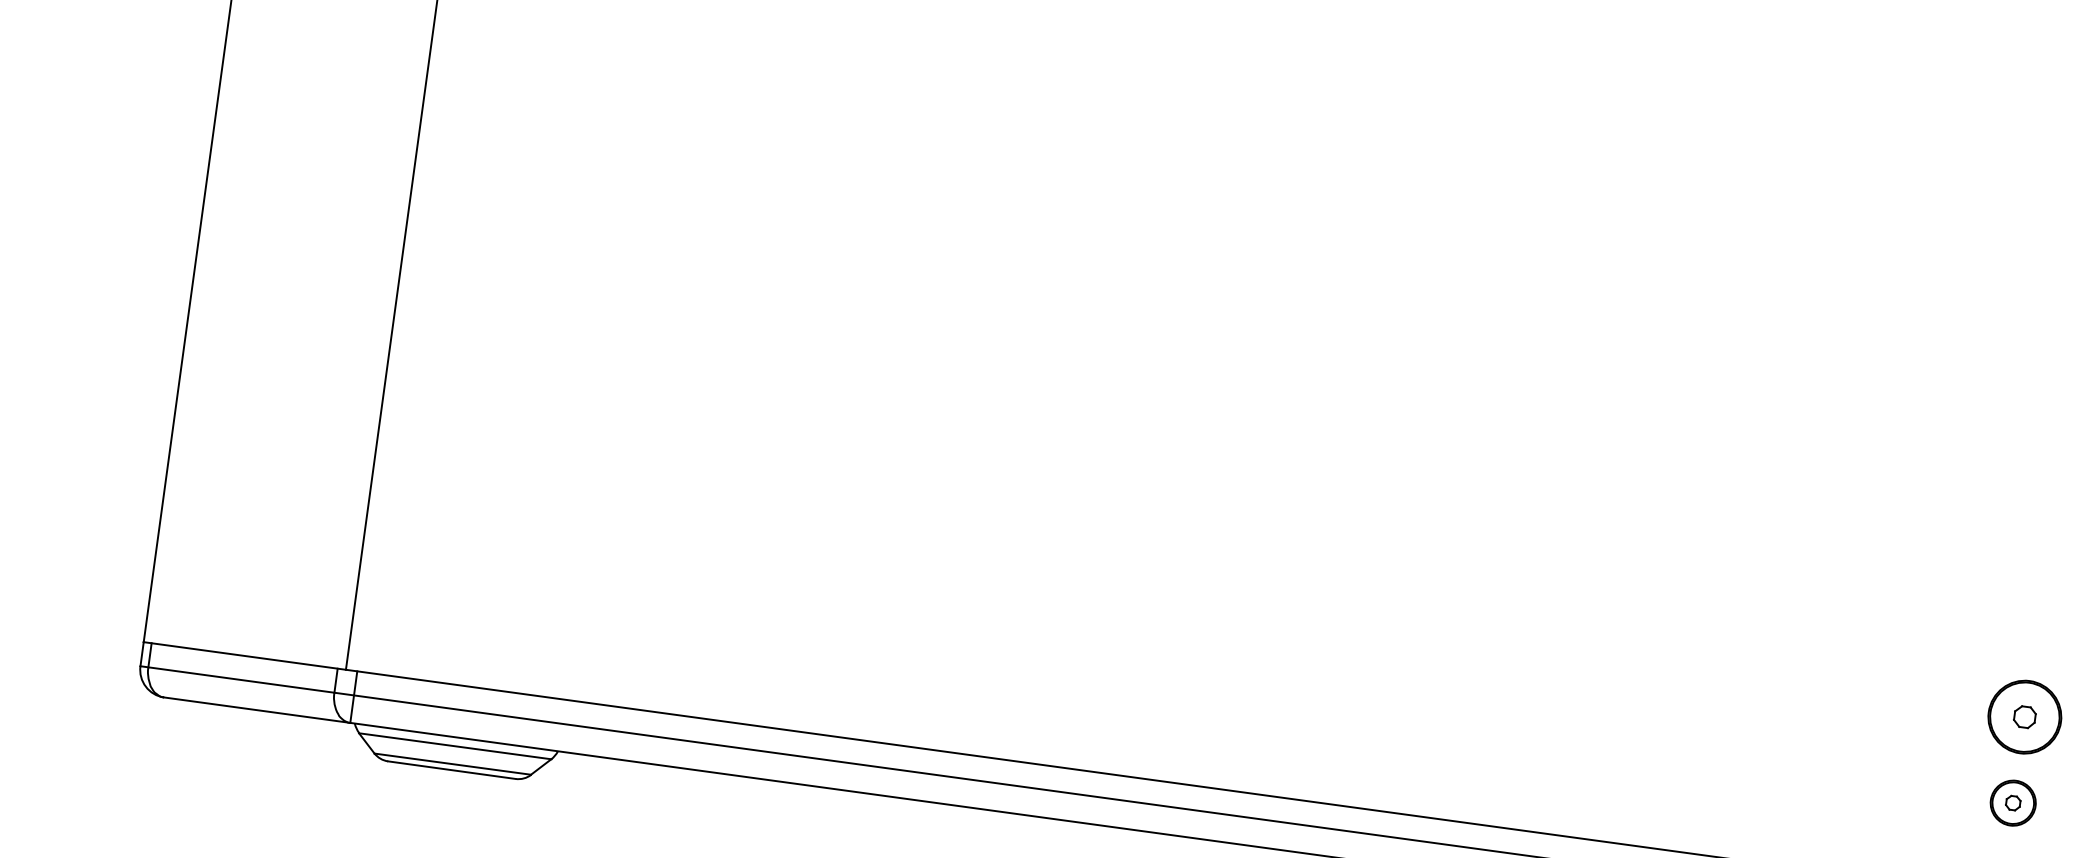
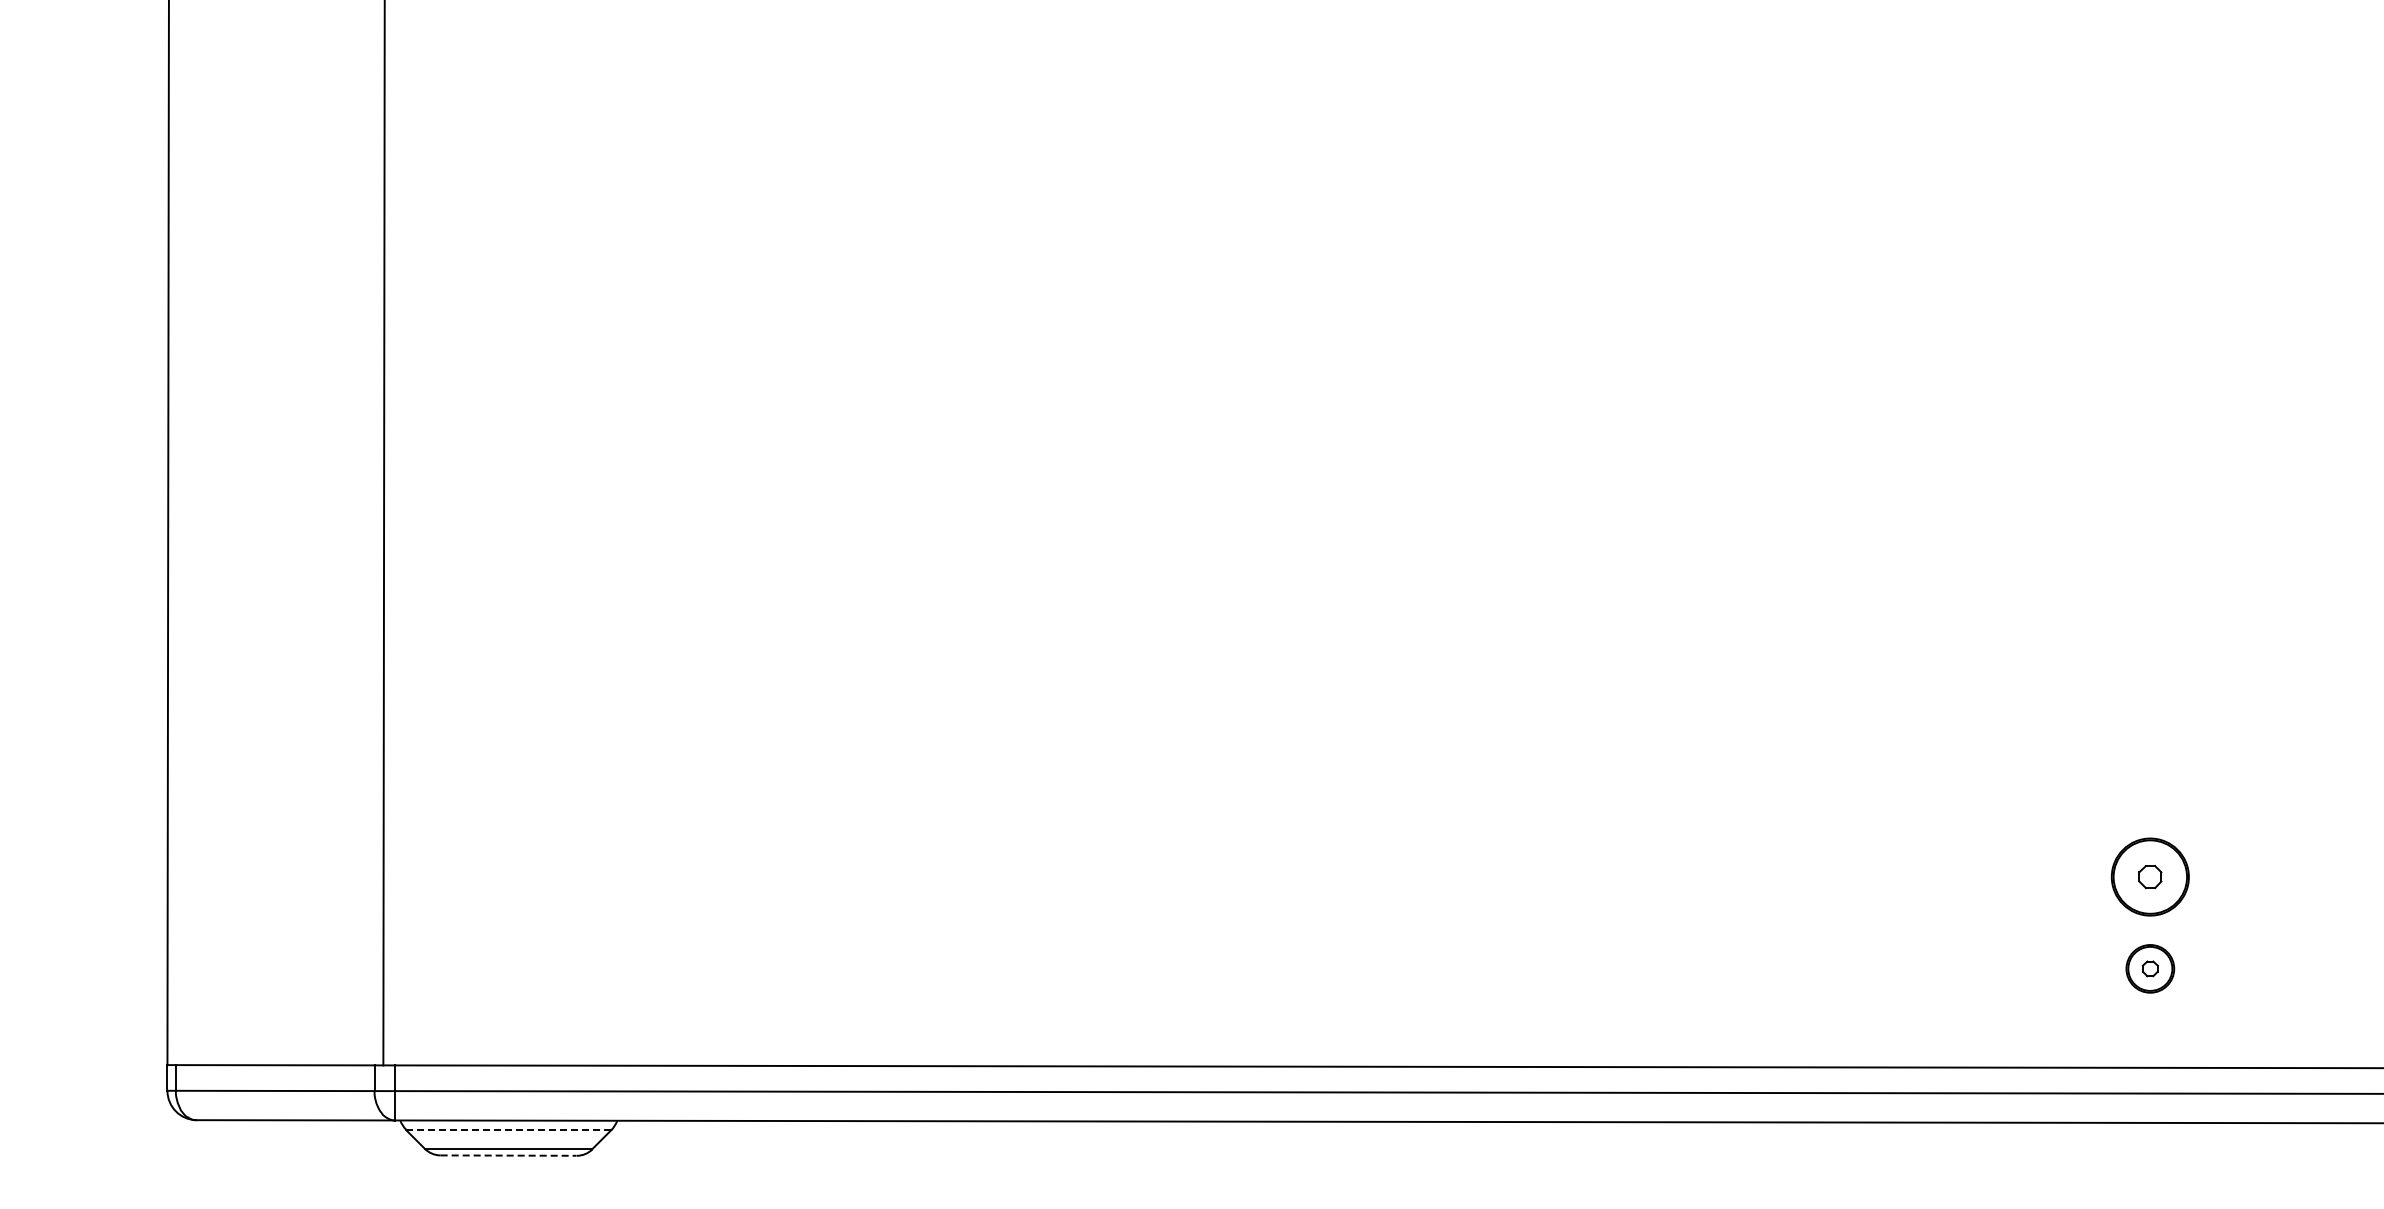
line: (454, 746) -> (508, 1130), solid -> dashed
line: (451, 770) -> (508, 1155), solid -> dashed

